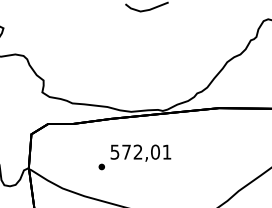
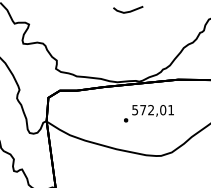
text: (134, 157) -> (148, 113), moved

